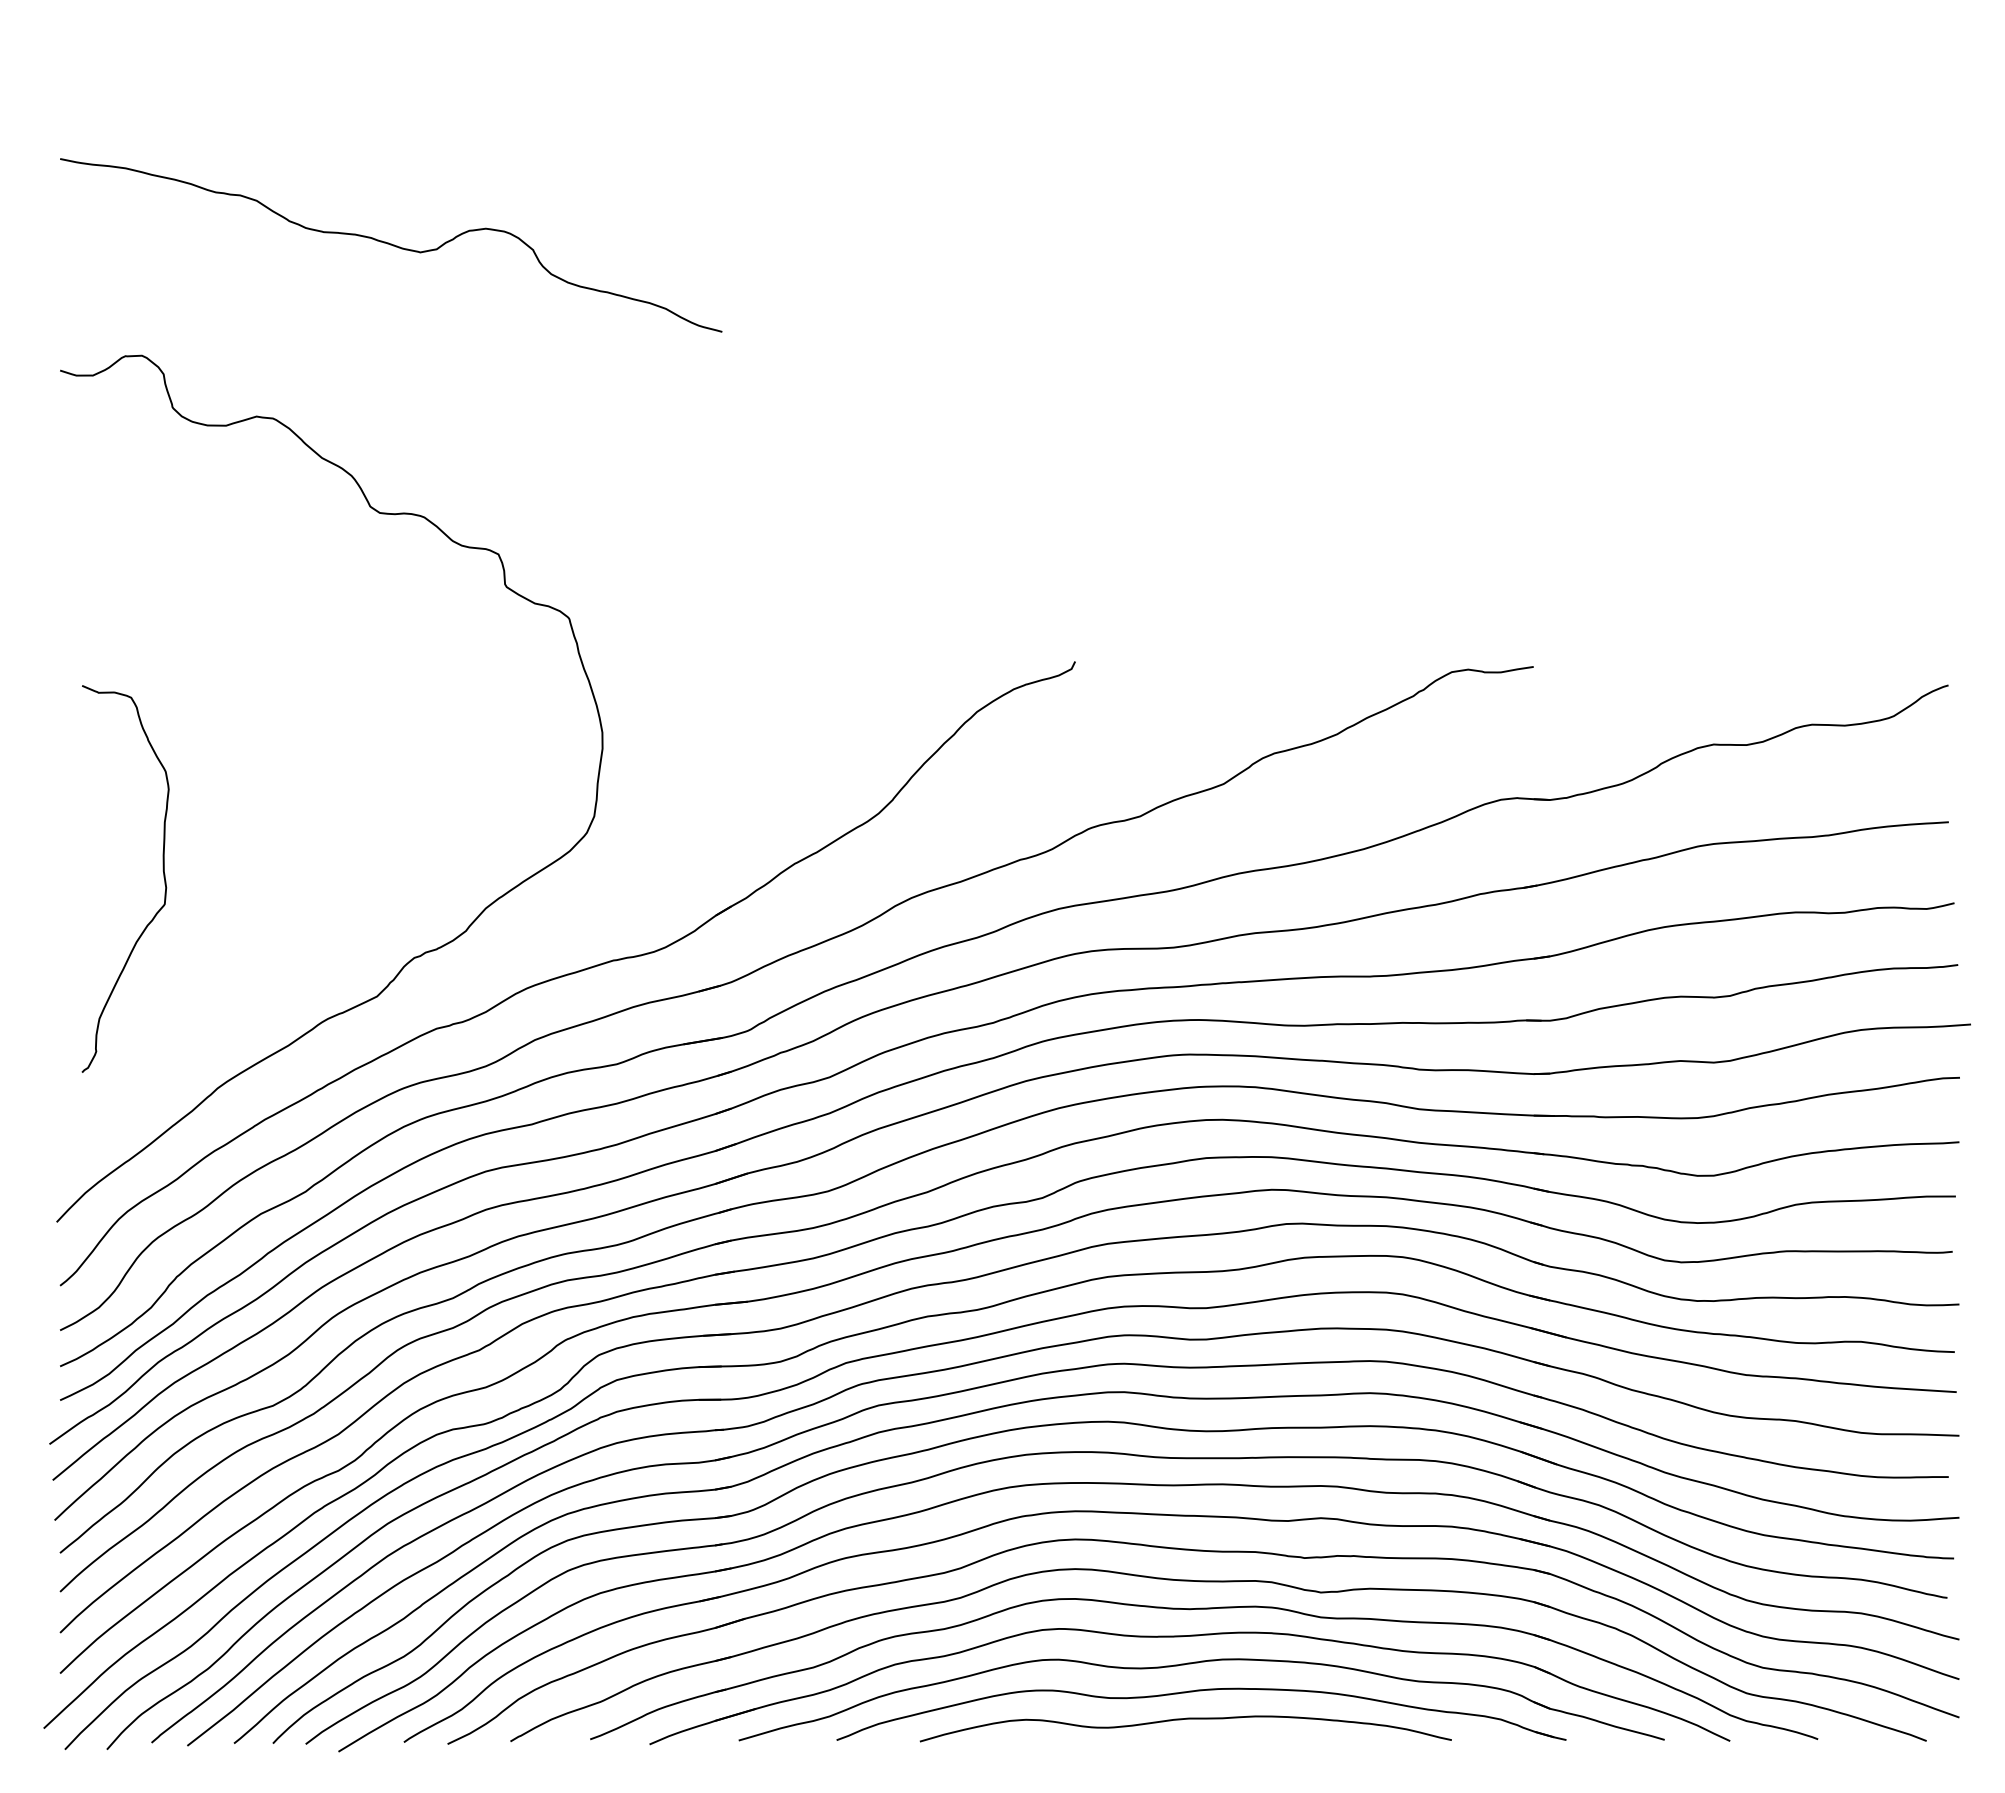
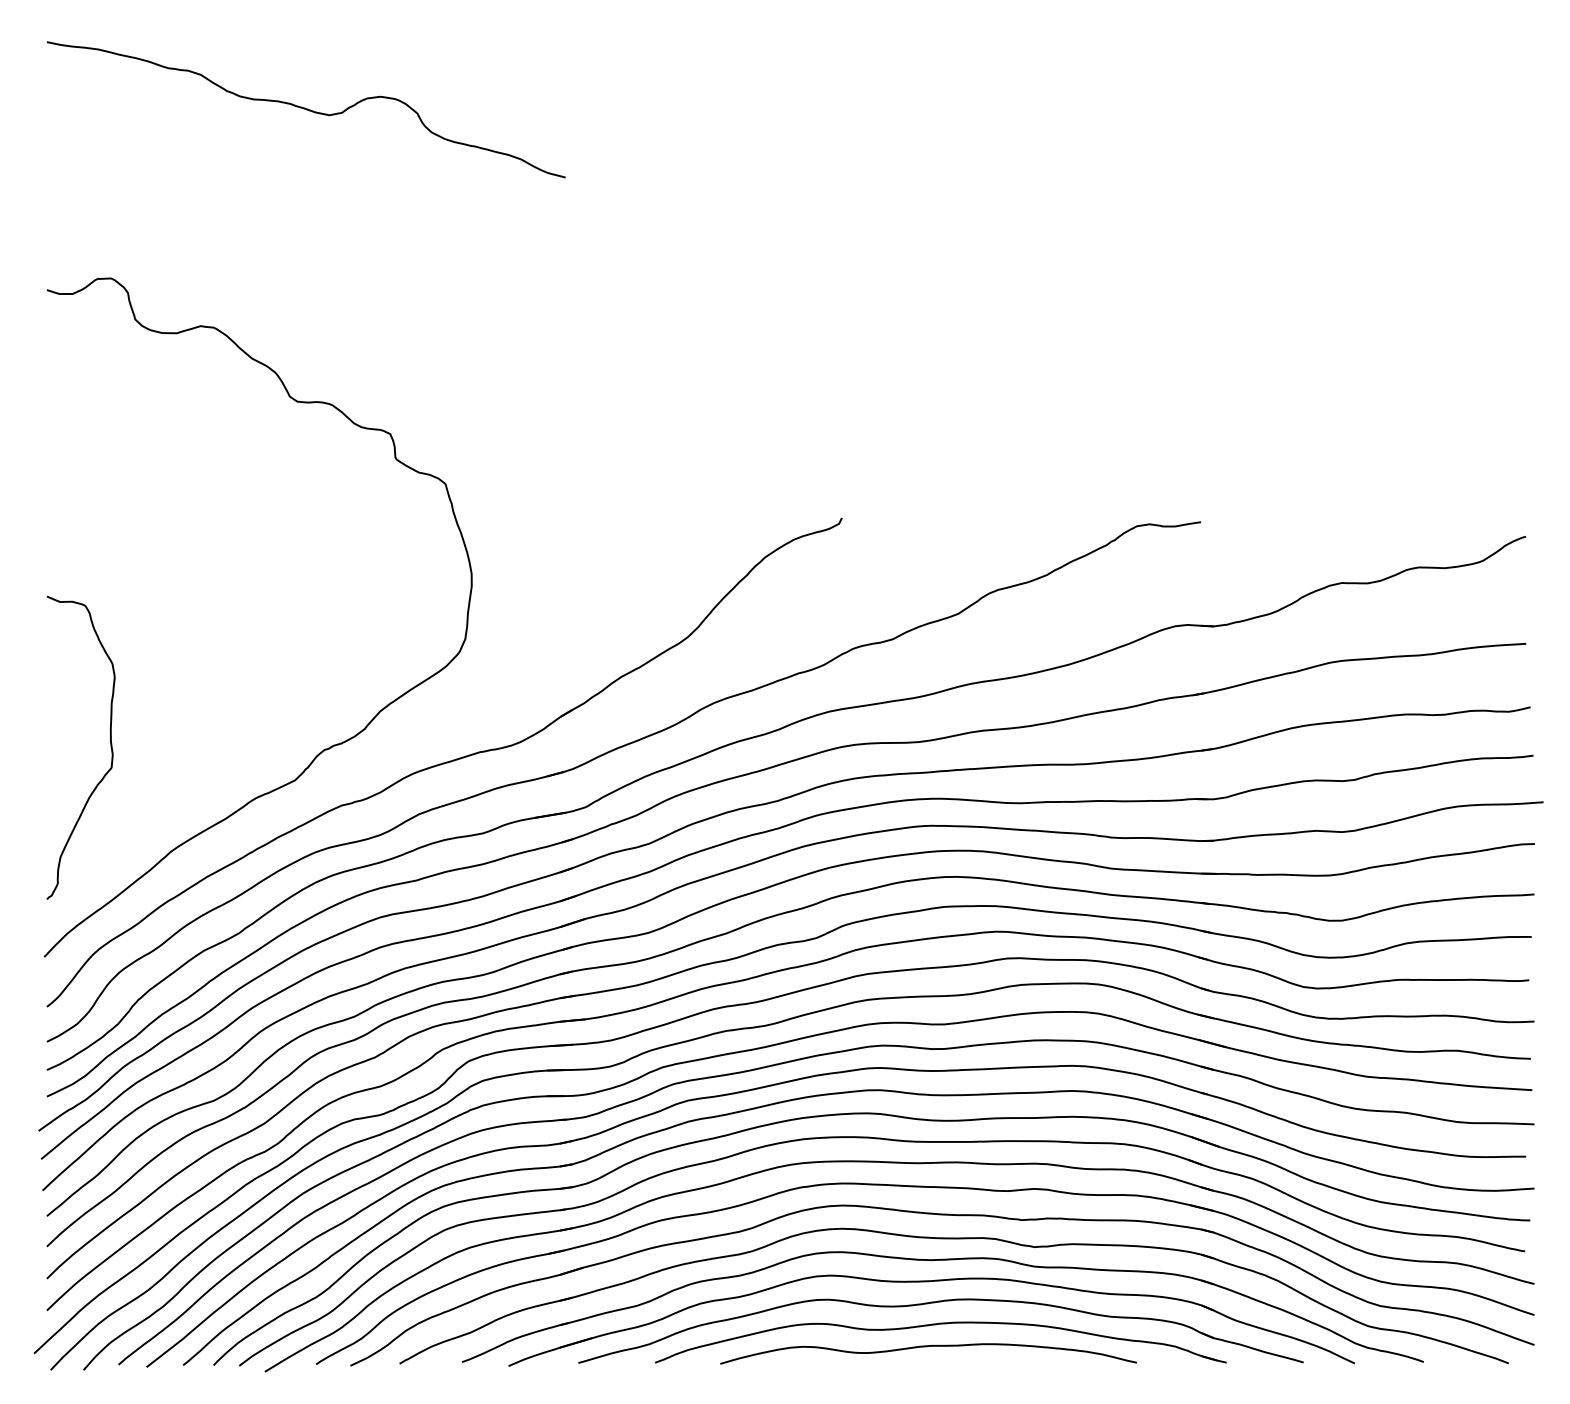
curve: (391, 245) -> (306, 109), moved
curve: (162, 870) -> (109, 741), moved

